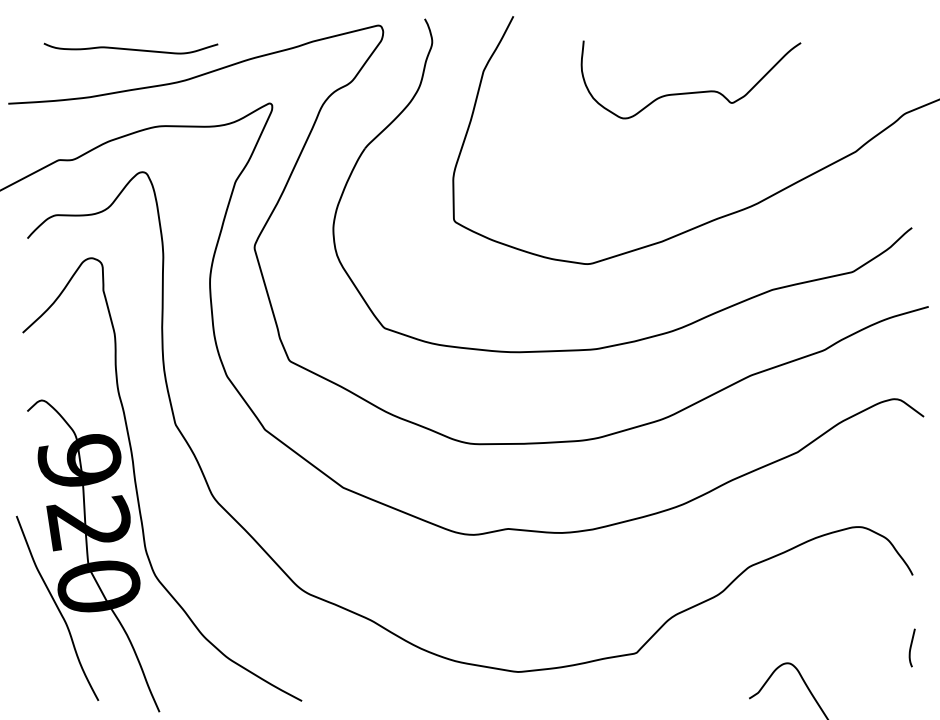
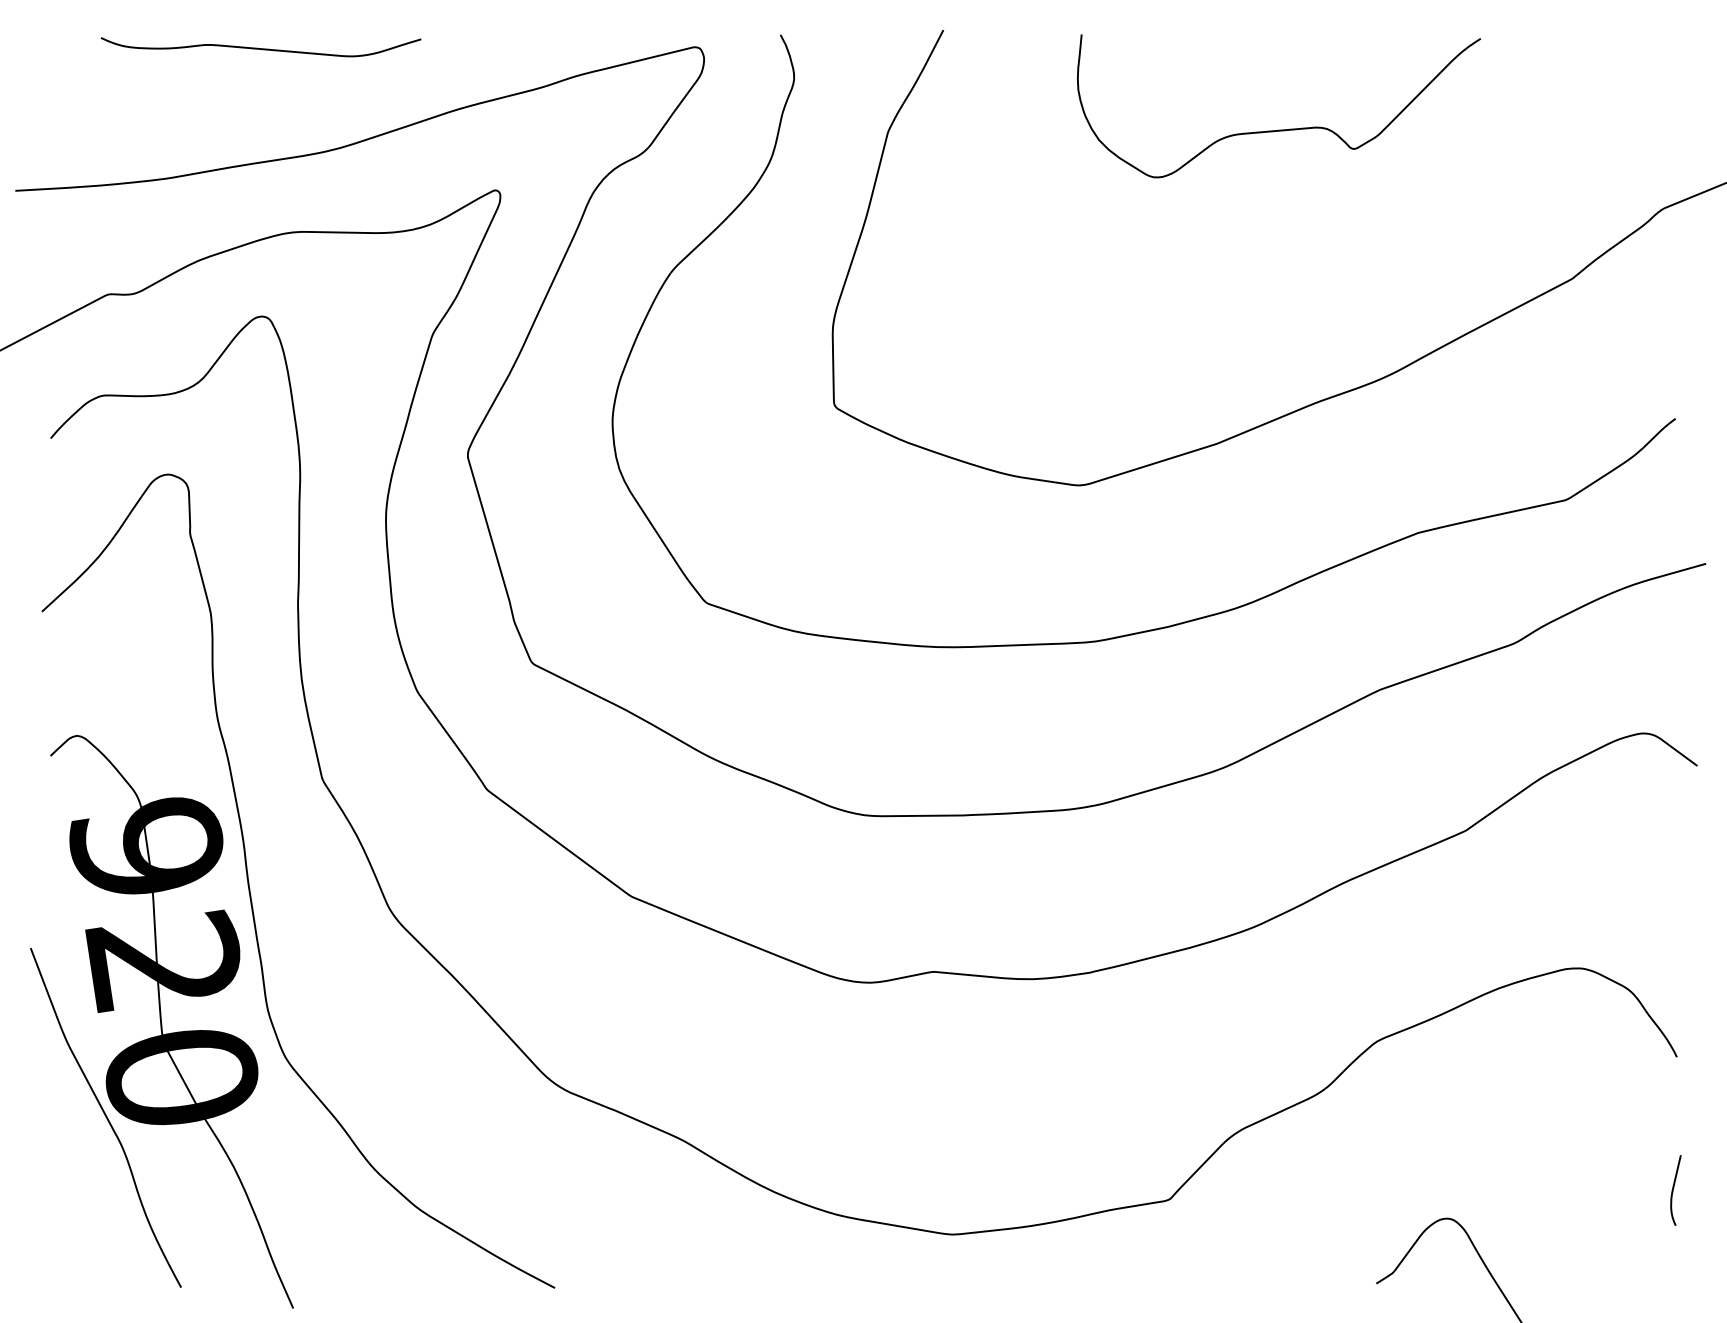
curve: (130, 48) -> (260, 47), moved
curve: (694, 91) -> (1285, 127), moved

